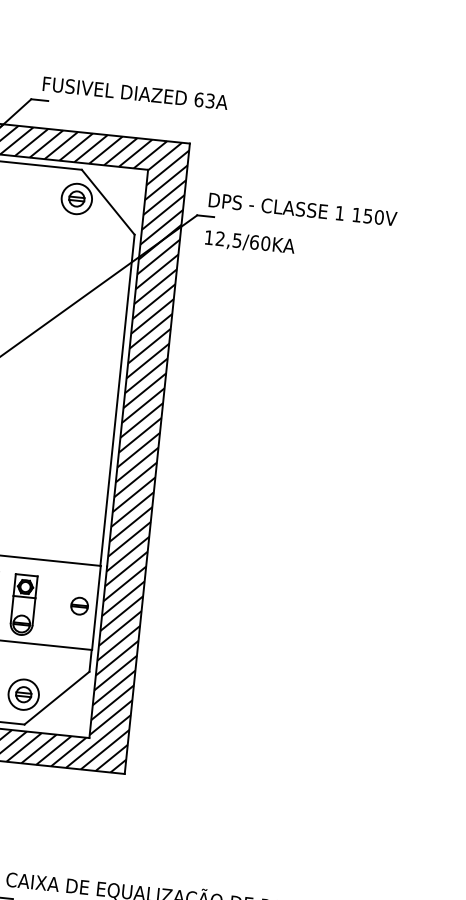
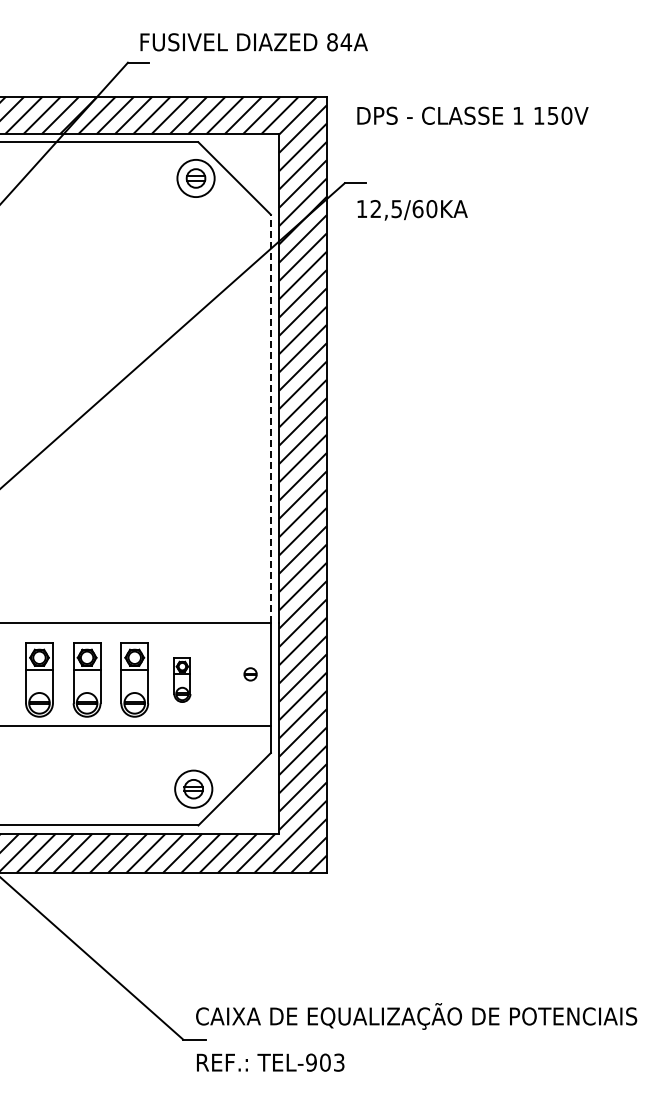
text: (204, 100) -> (339, 42), 63A -> 84A
text: (302, 209) -> (472, 115), moved
line: (117, 400) -> (270, 418), solid -> dashed
part: (23, 604) -> (182, 679), size x0.6
part: (79, 606) -> (250, 674), size x0.6

